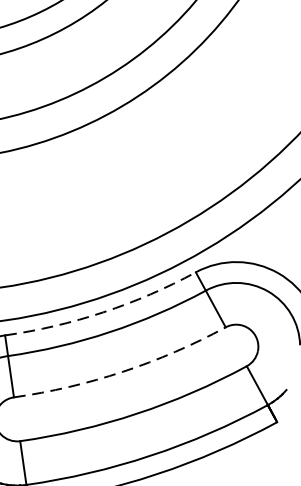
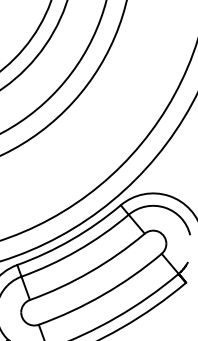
arc: (103, 311) -> (71, 239), dashed -> solid
arc: (123, 371) -> (90, 271), dashed -> solid

